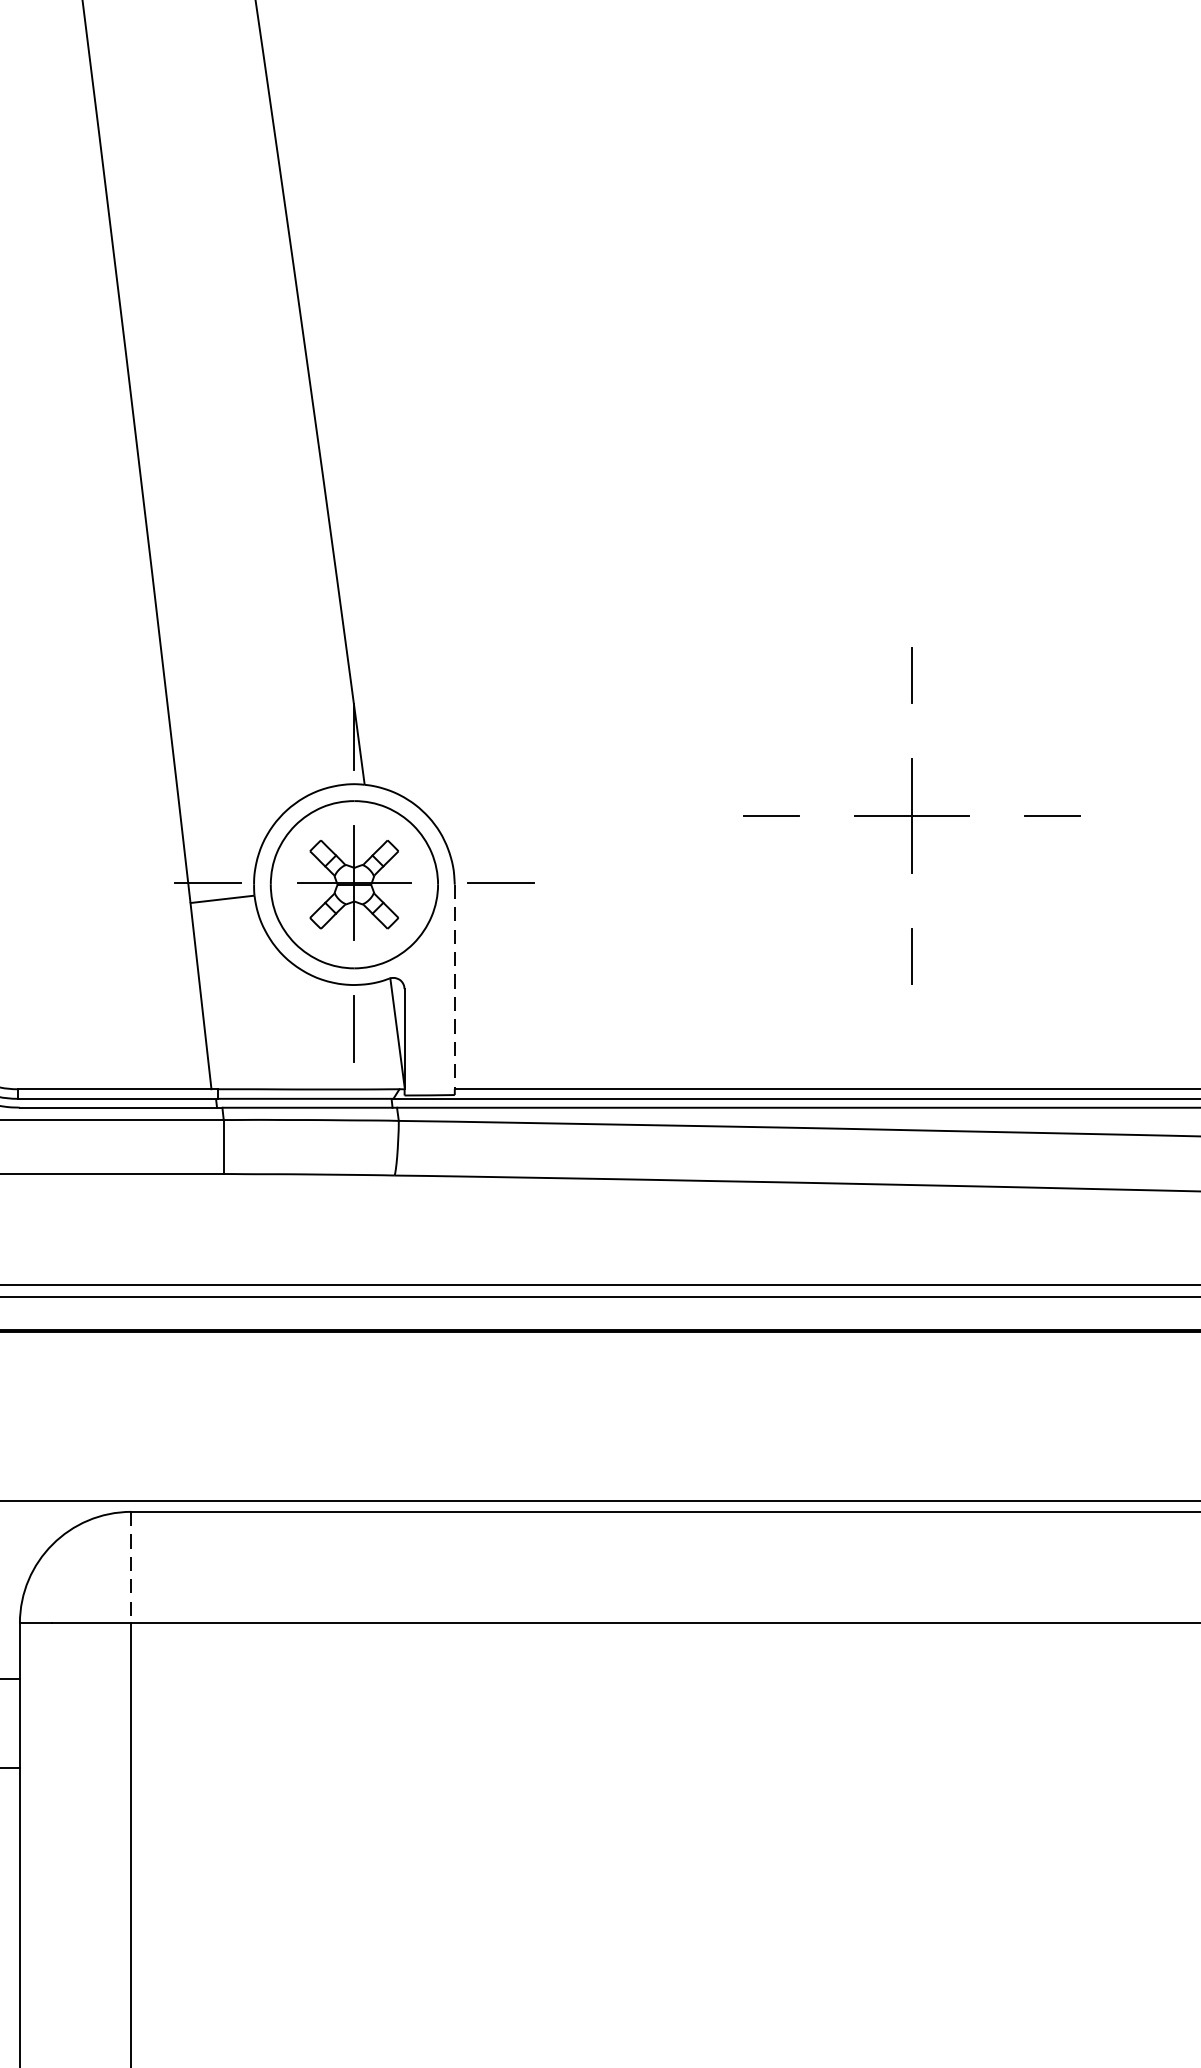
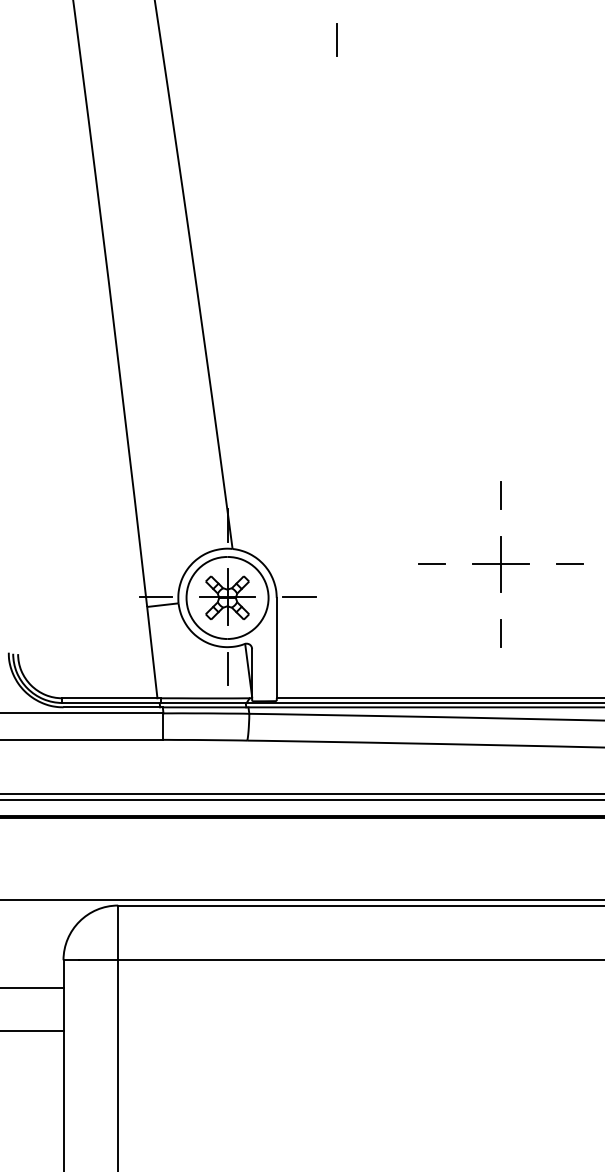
line: (454, 987) -> (276, 648), dashed -> solid
line: (132, 1568) -> (118, 933), dashed -> solid

